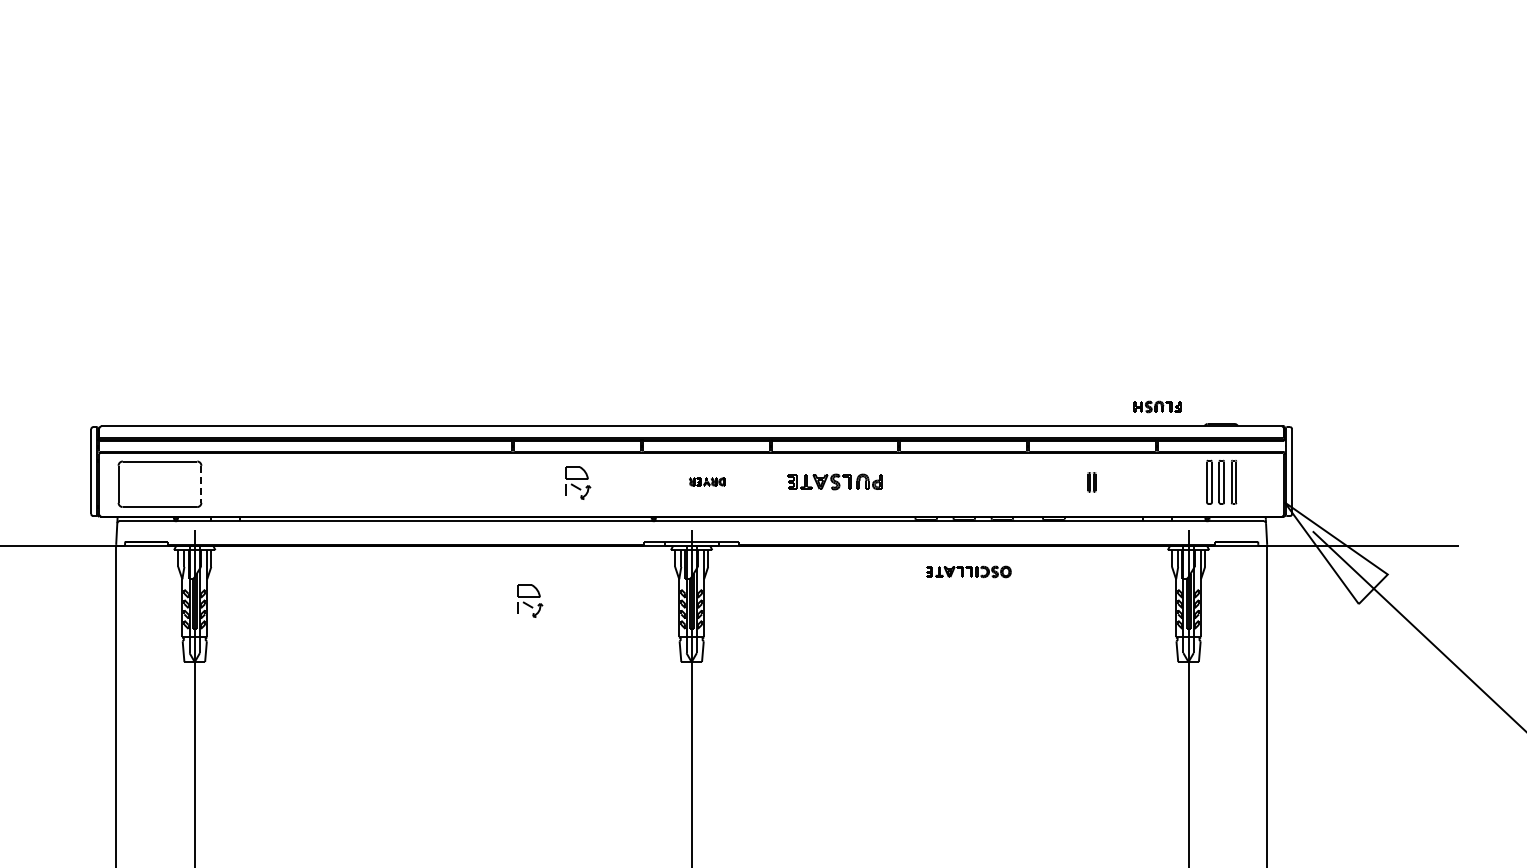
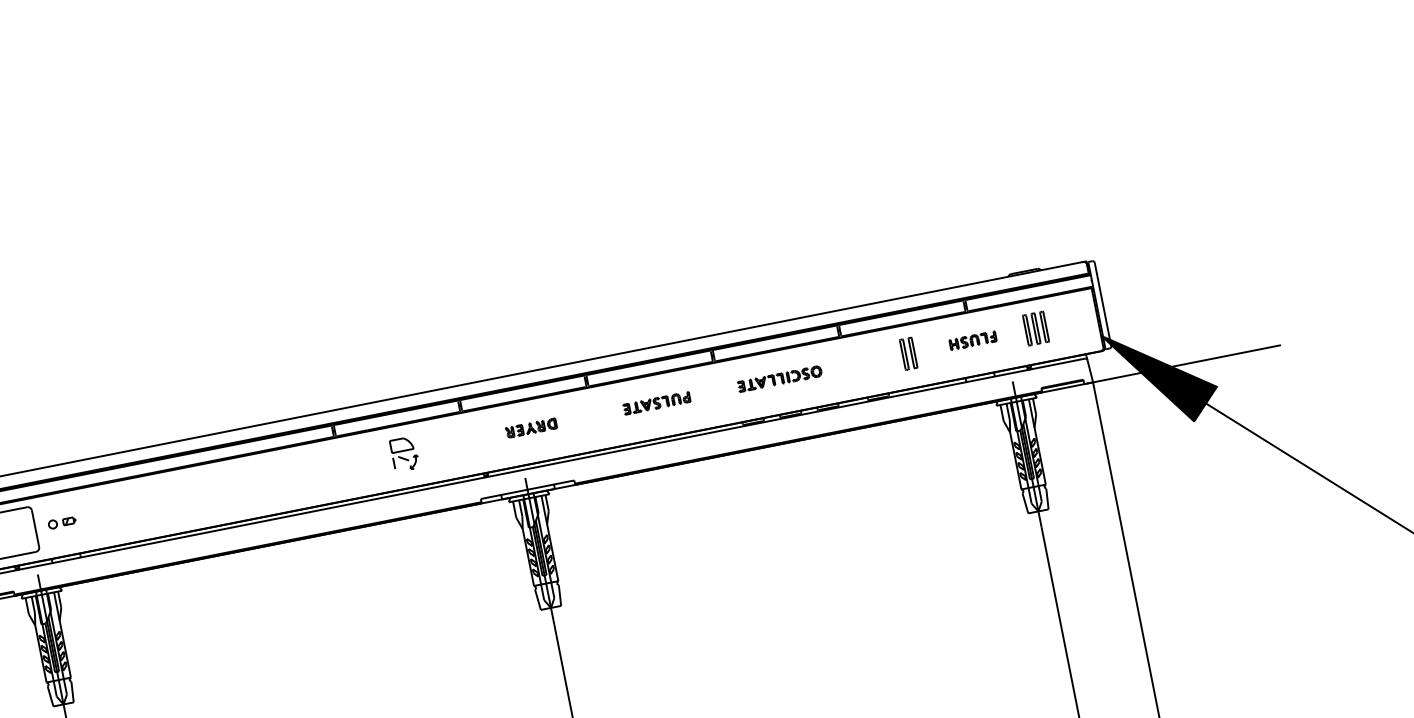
part: (1157, 406) -> (972, 340), moved
part: (707, 481) -> (531, 427), size x1.43
part: (835, 481) -> (657, 402), size x0.71
part: (1091, 482) -> (908, 354), size x1.67
part: (1221, 482) -> (1035, 328), size x0.71
part: (228, 483) -> (61, 522), added
line: (201, 484) -> (35, 528), dashed -> solid
fill: (1335, 553) -> (1161, 376), added
part: (968, 571) -> (779, 378), moved
part: (530, 600) -> (380, 578), removed

